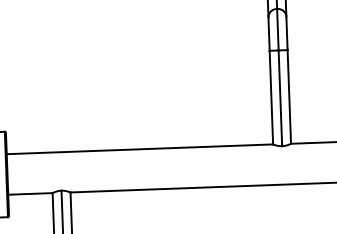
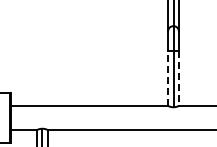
line: (271, 97) -> (168, 78), solid -> dashed
line: (288, 97) -> (178, 78), solid -> dashed

